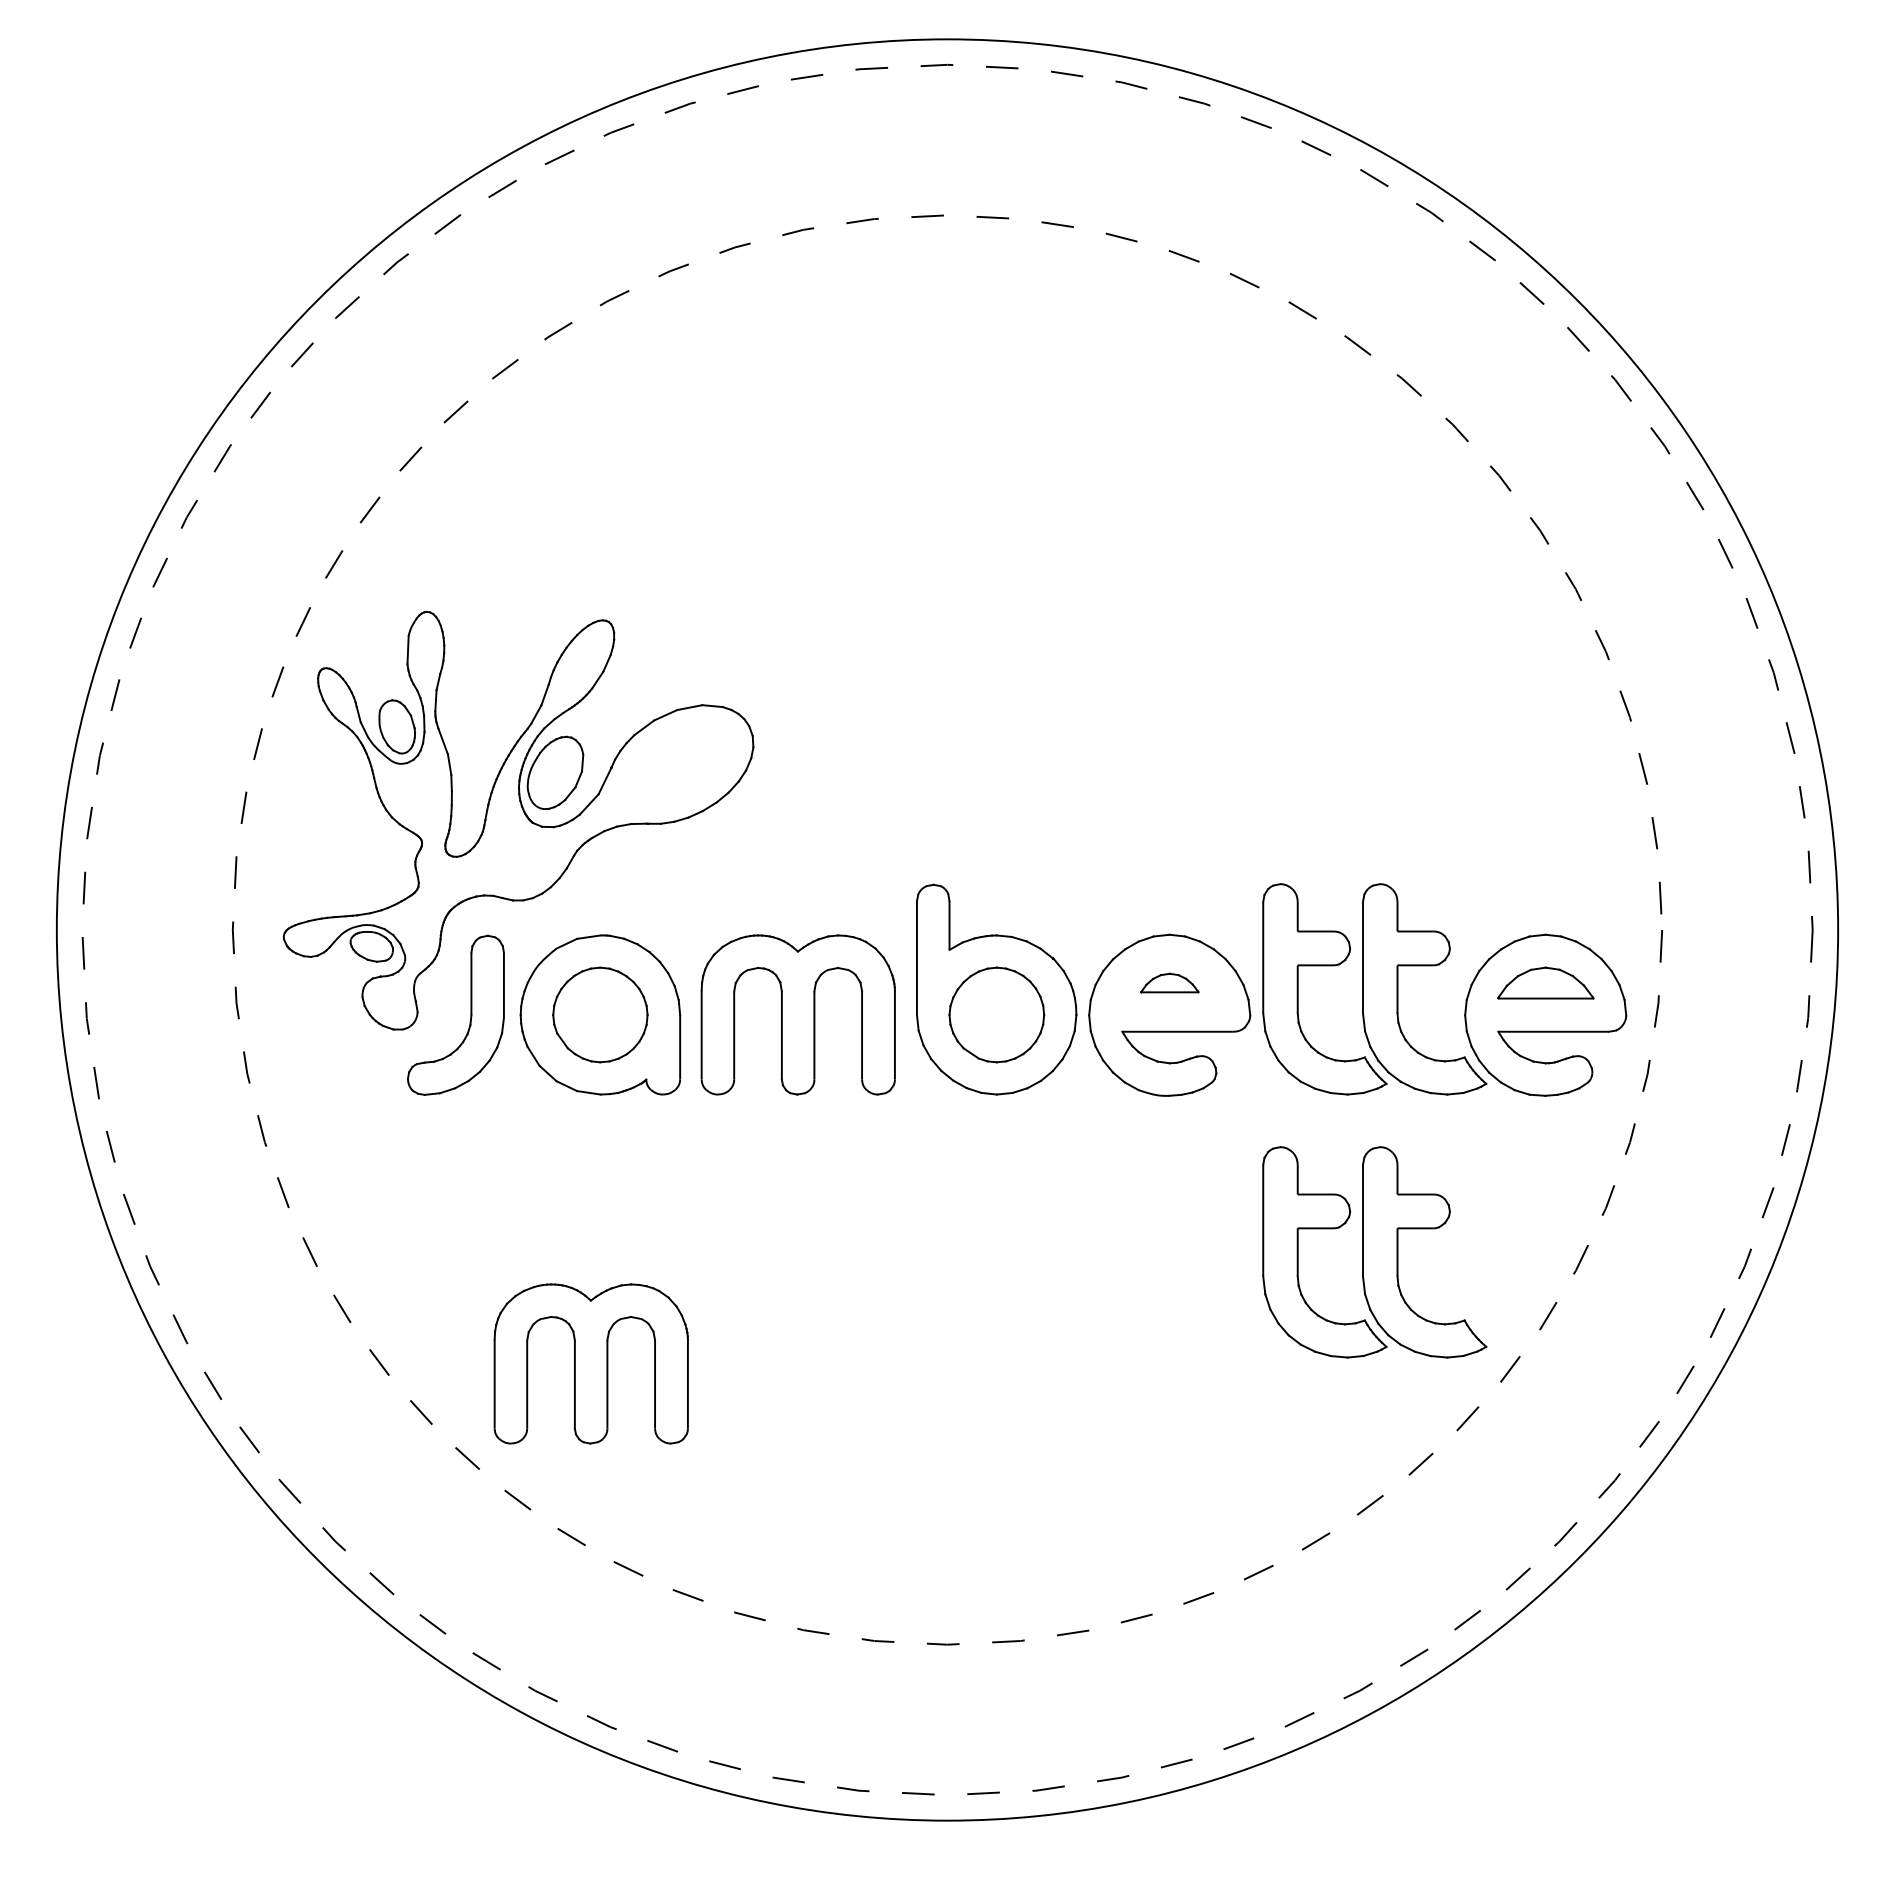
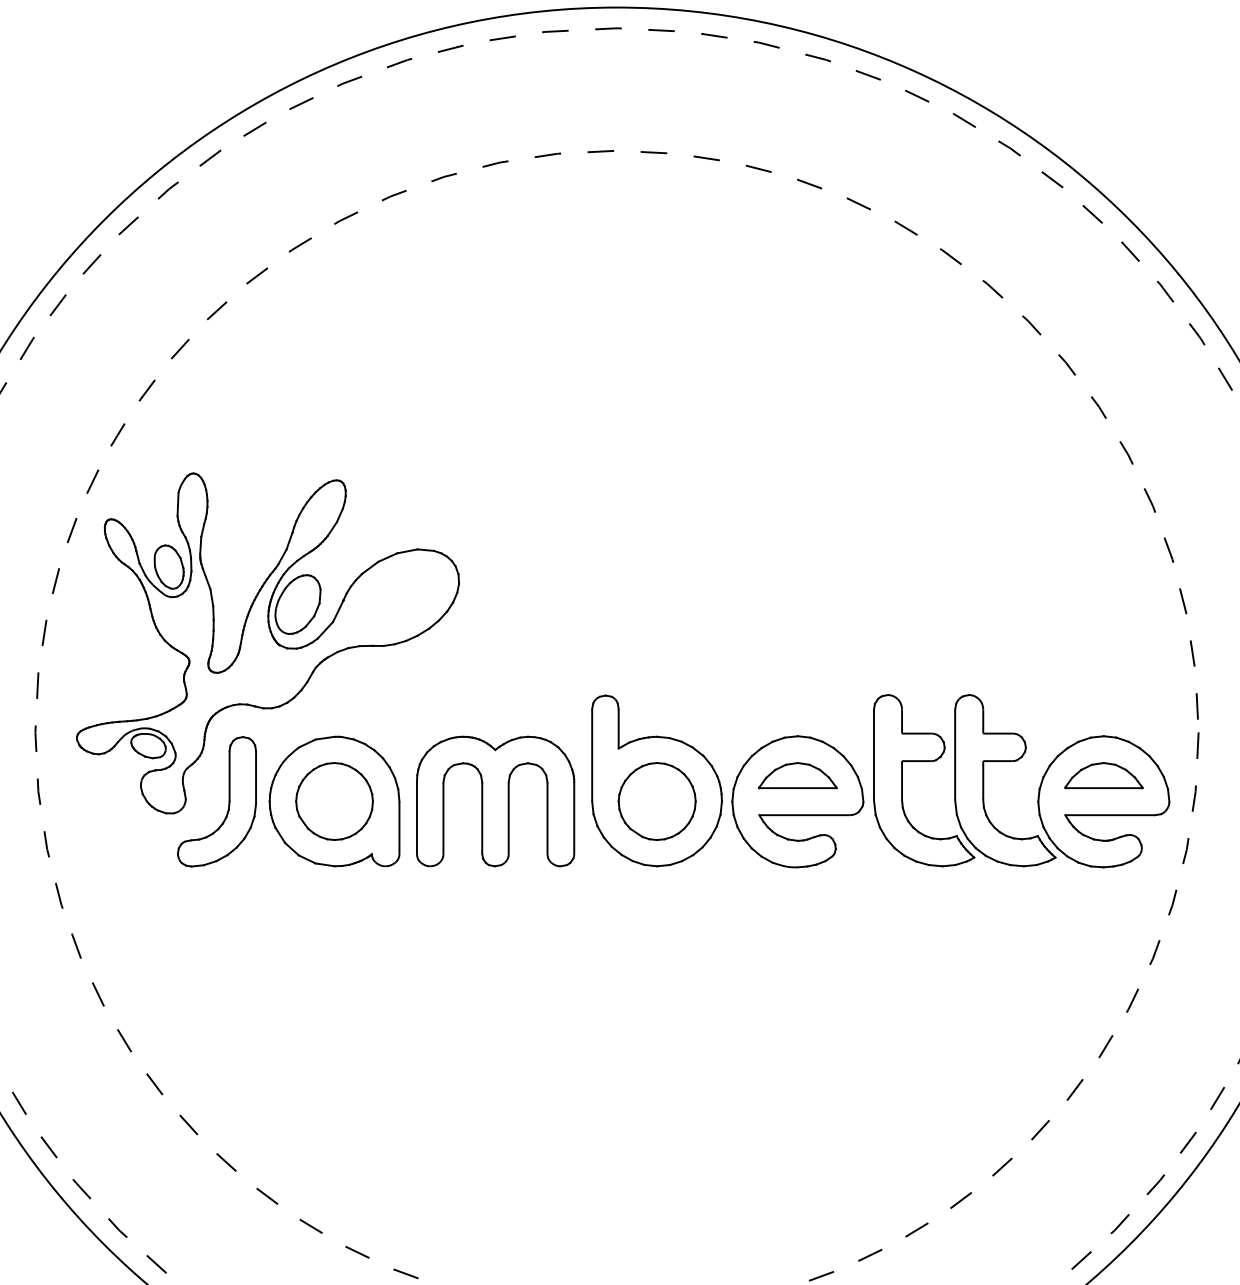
part: (1169, 982) -> (797, 775), size x1.67
part: (1374, 1252) -> (964, 994), removed
part: (590, 1363) -> (326, 1085), removed

